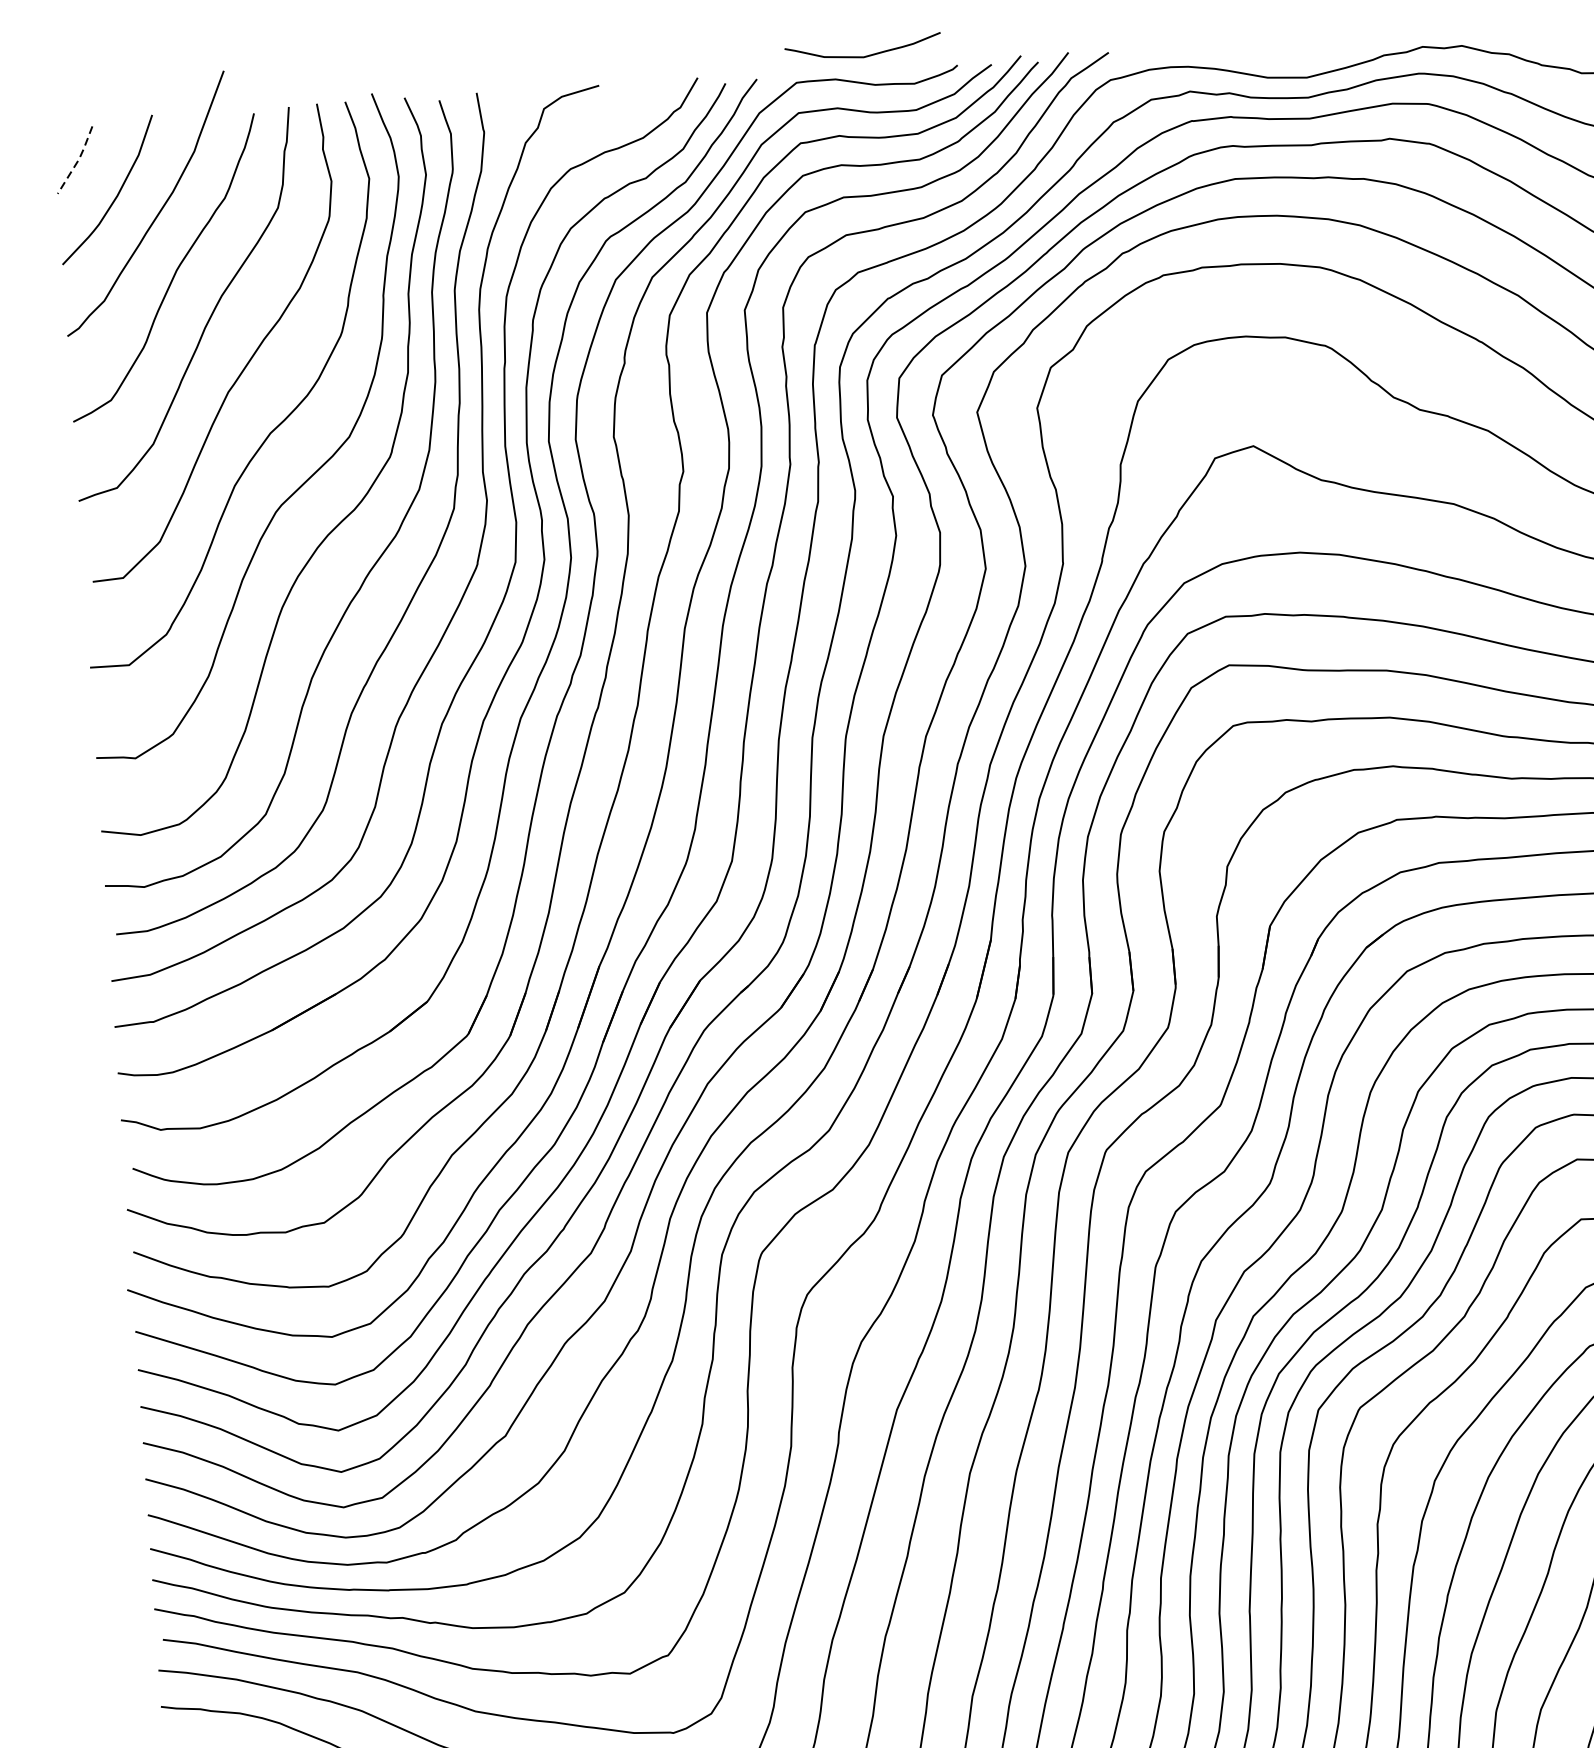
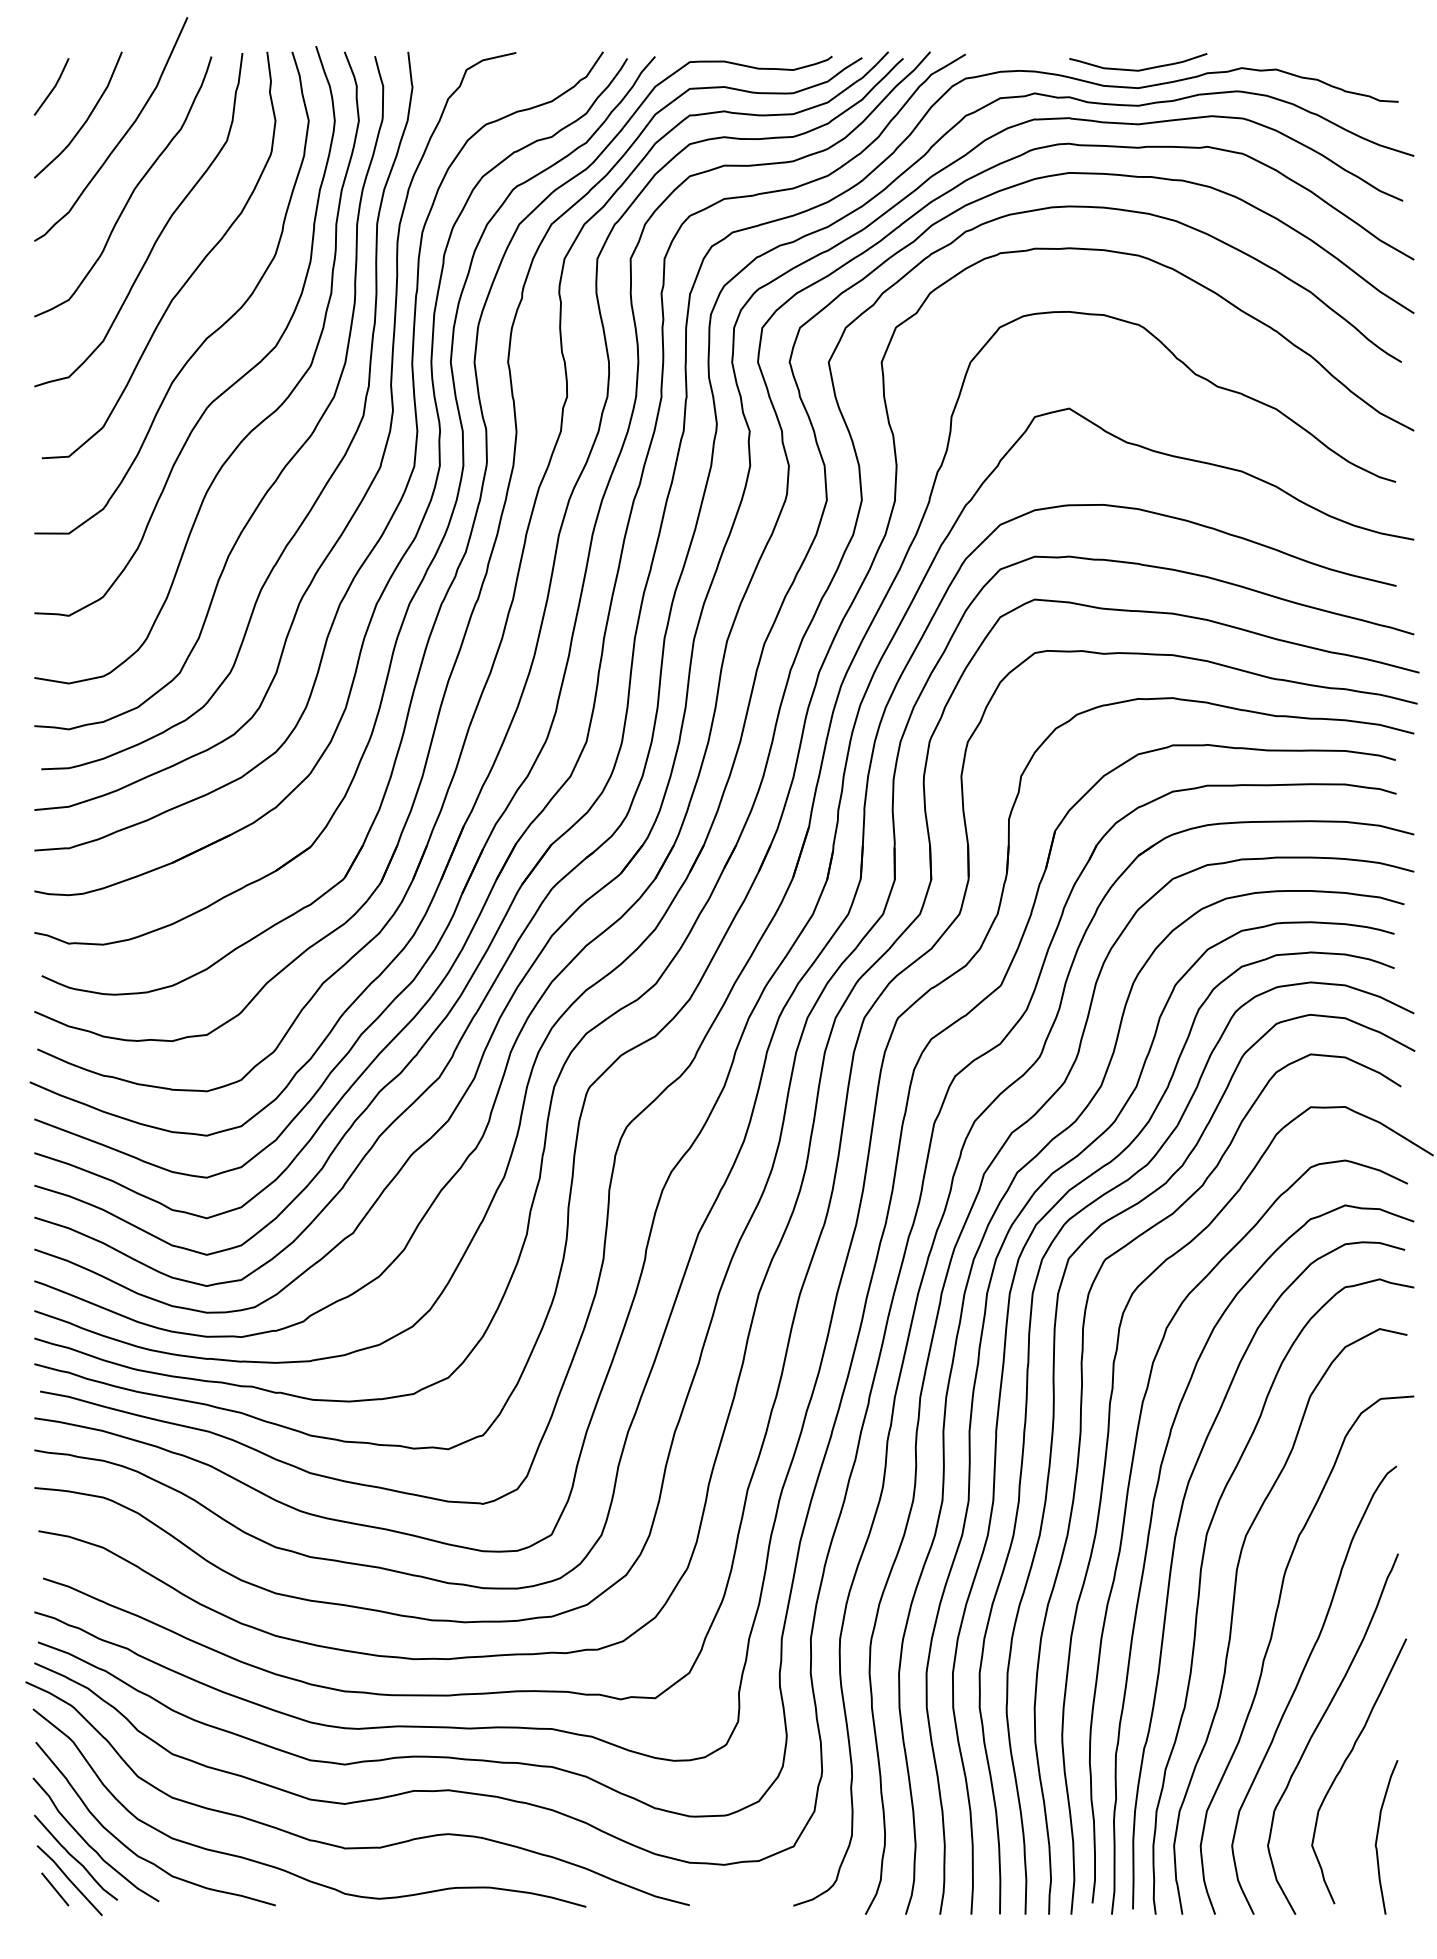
curve: (863, 55) -> (1138, 69), moved
line: (78, 160) -> (54, 87), dashed -> solid

